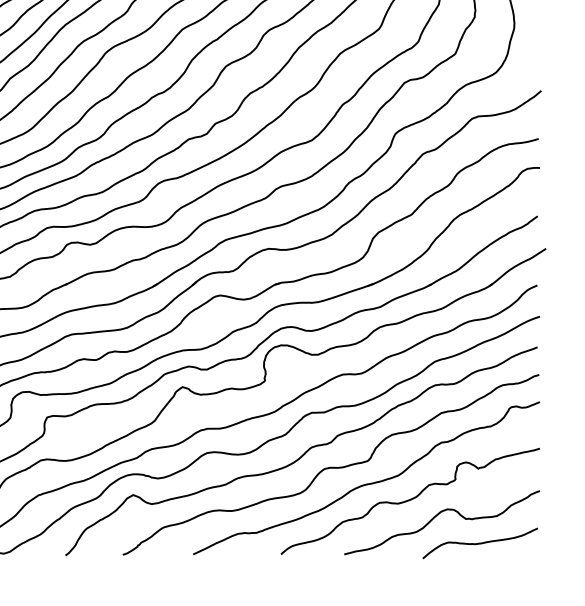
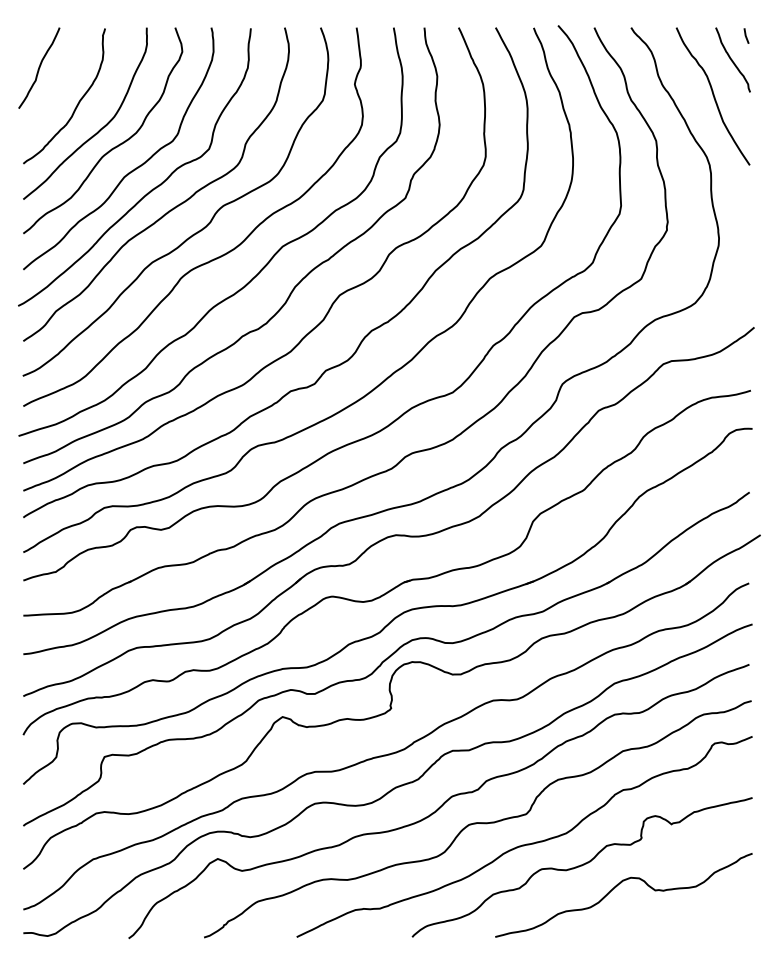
curve: (480, 543) -> (674, 922), removed

